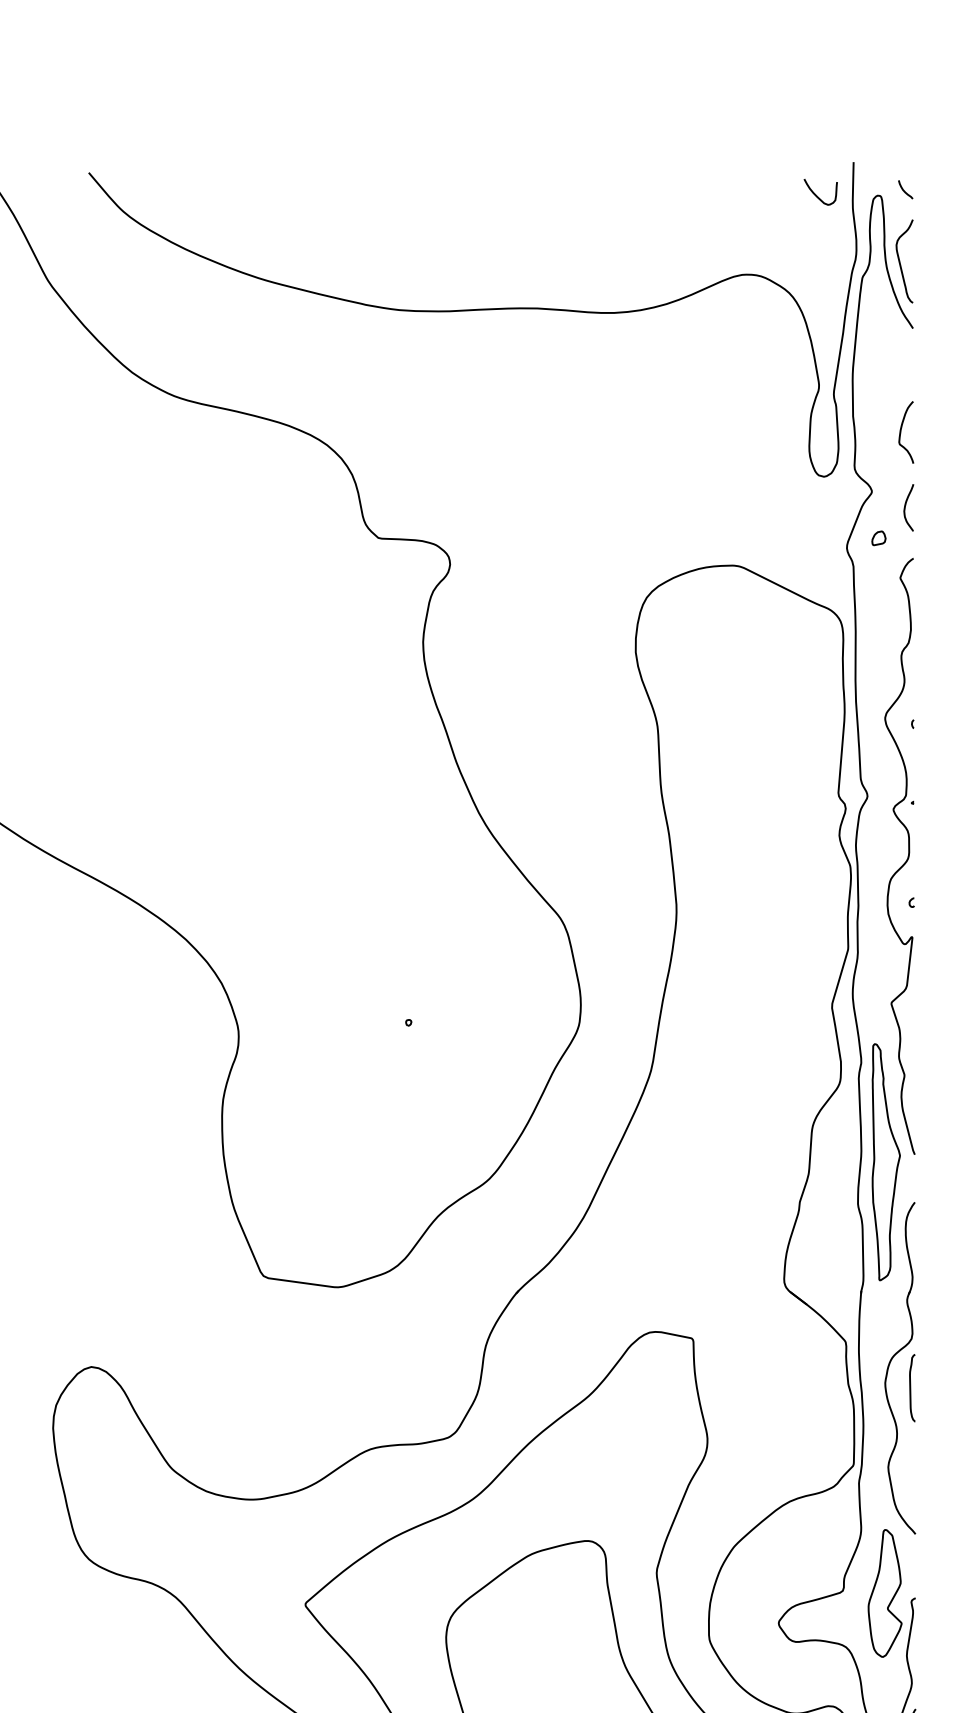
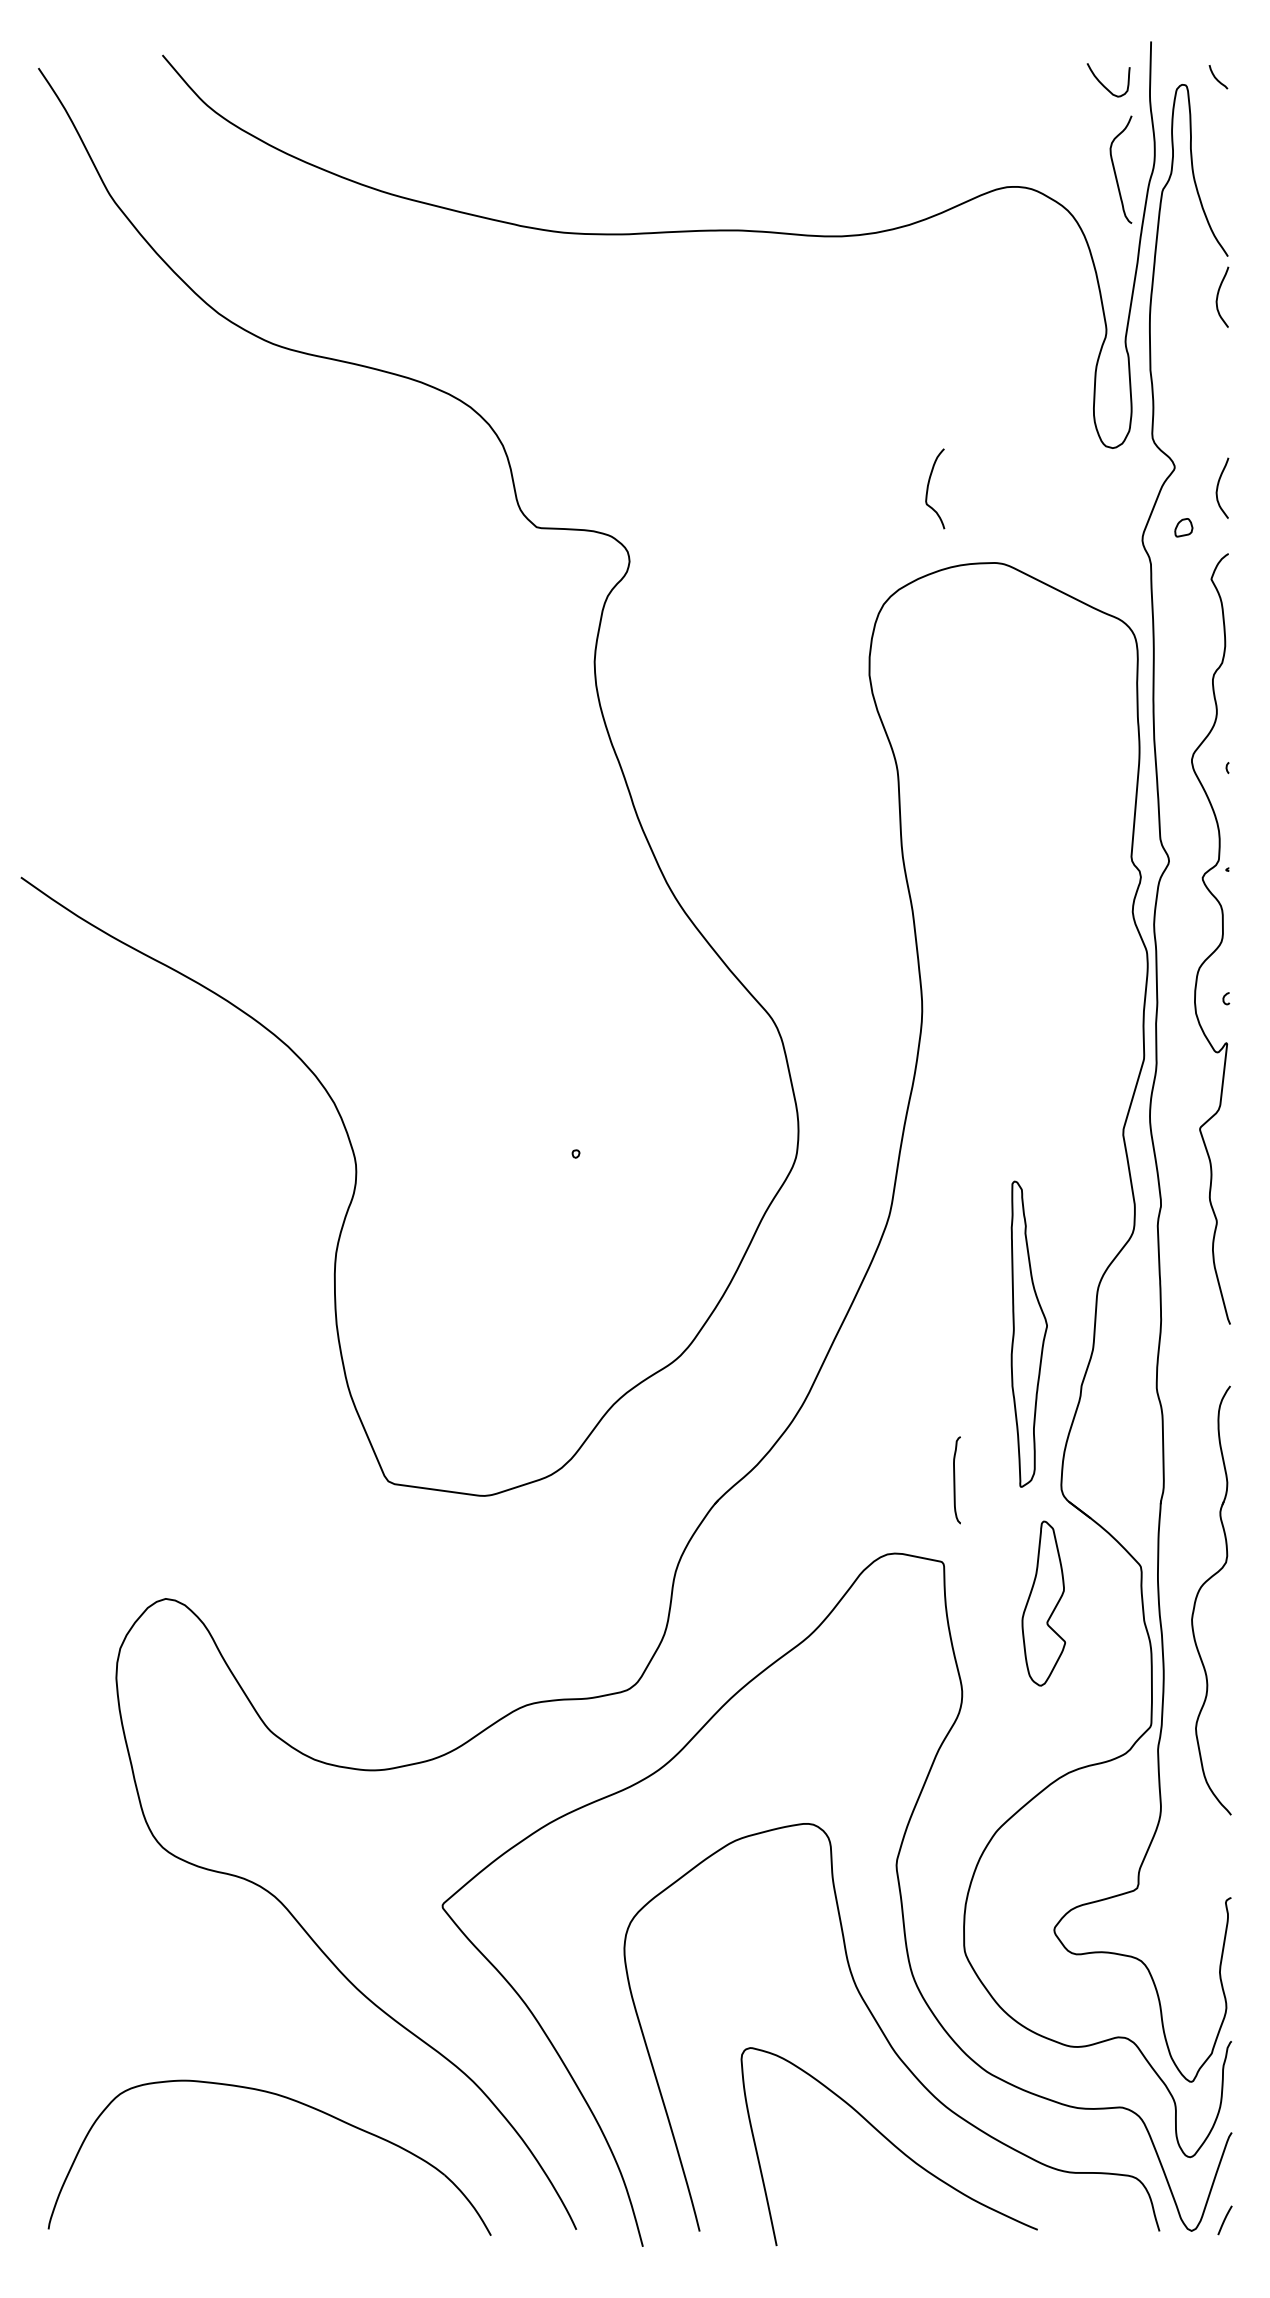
curve: (900, 261) -> (1115, 169), moved
curve: (905, 359) -> (1218, 296), added
curve: (901, 432) -> (928, 488), moved
part: (885, 1161) -> (1028, 1333), moved
curve: (911, 1388) -> (955, 1480), moved
part: (884, 1593) -> (1043, 1603), moved

